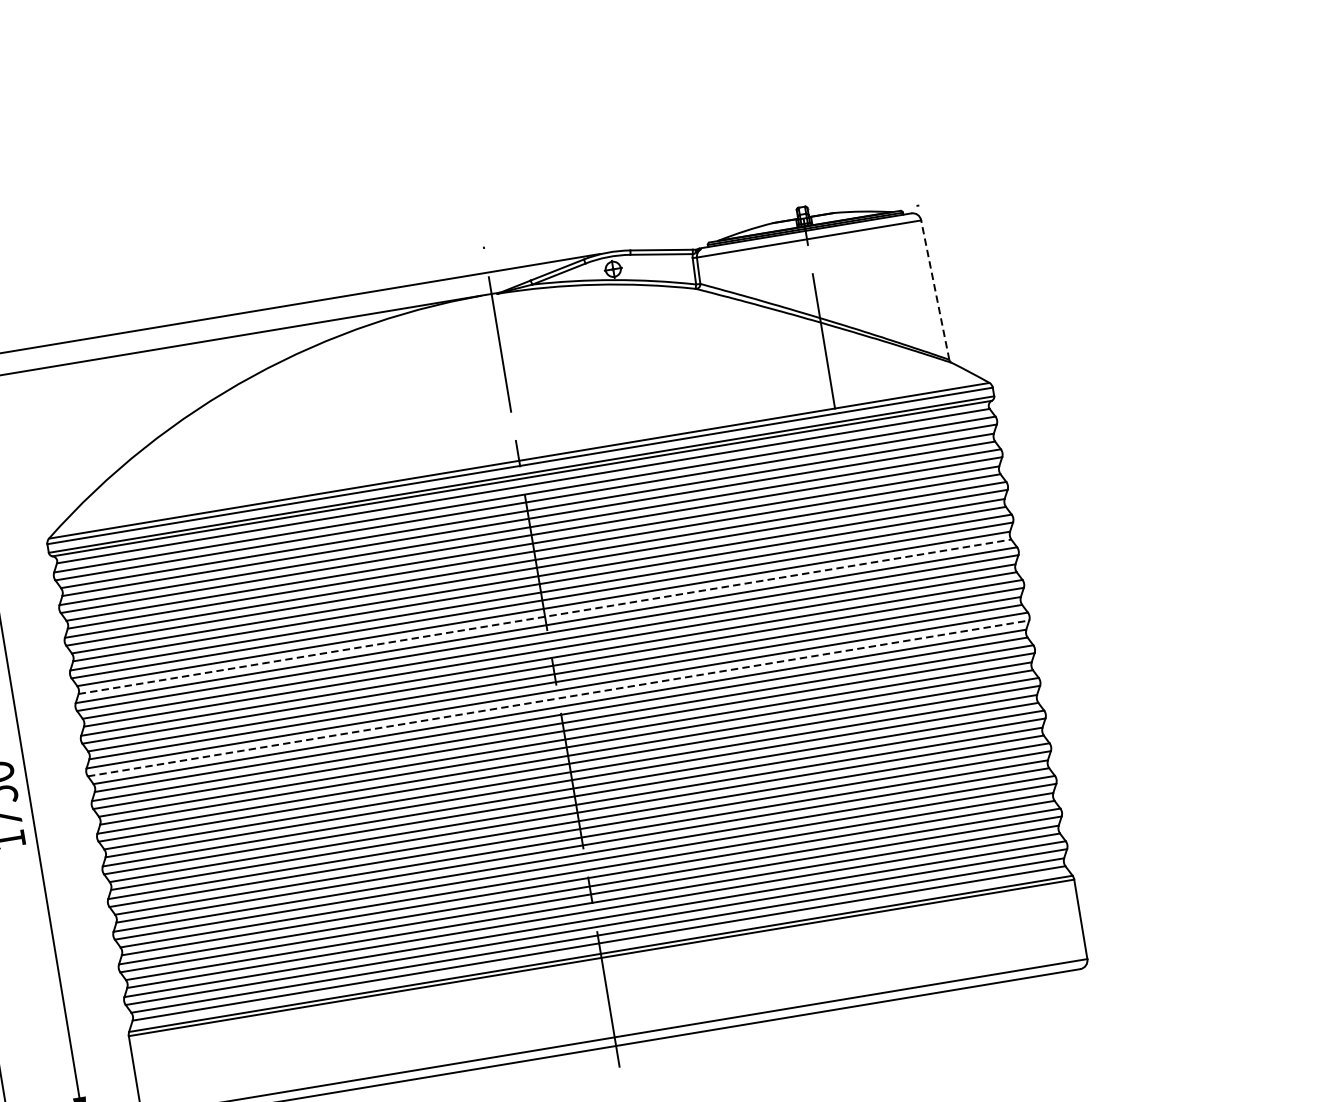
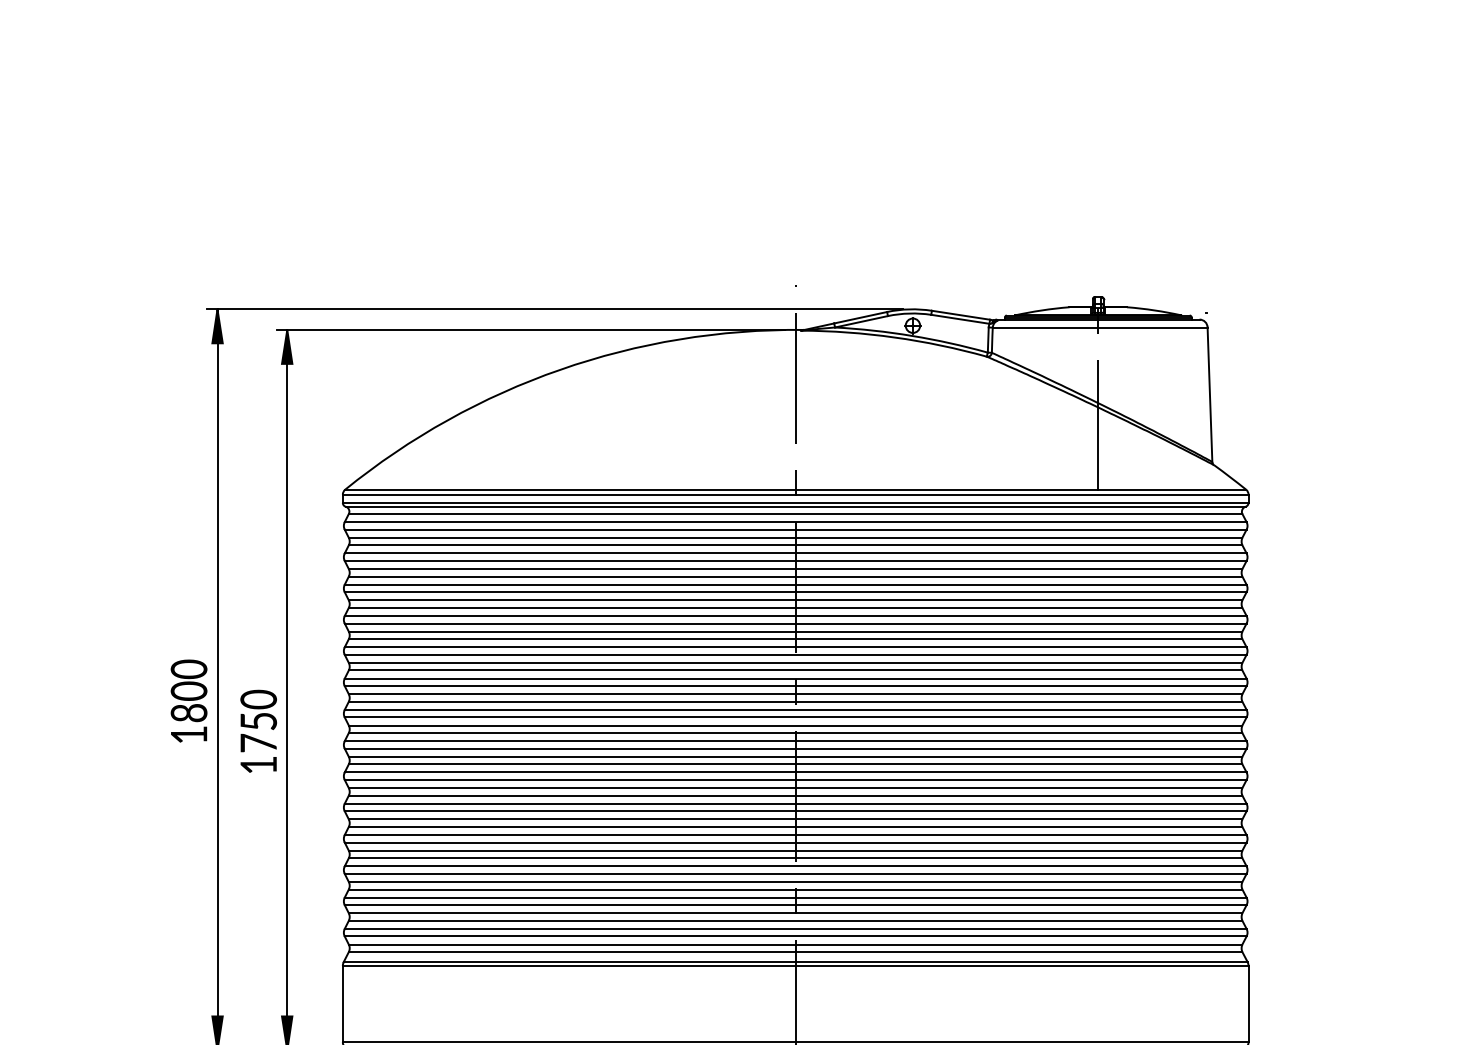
line: (934, 289) -> (1209, 394), dashed -> solid
line: (544, 617) -> (795, 639), dashed -> solid
line: (558, 698) -> (795, 717), dashed -> solid

